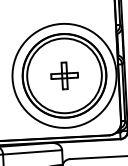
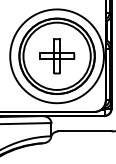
part: (64, 76) -> (57, 56), size x1.43

